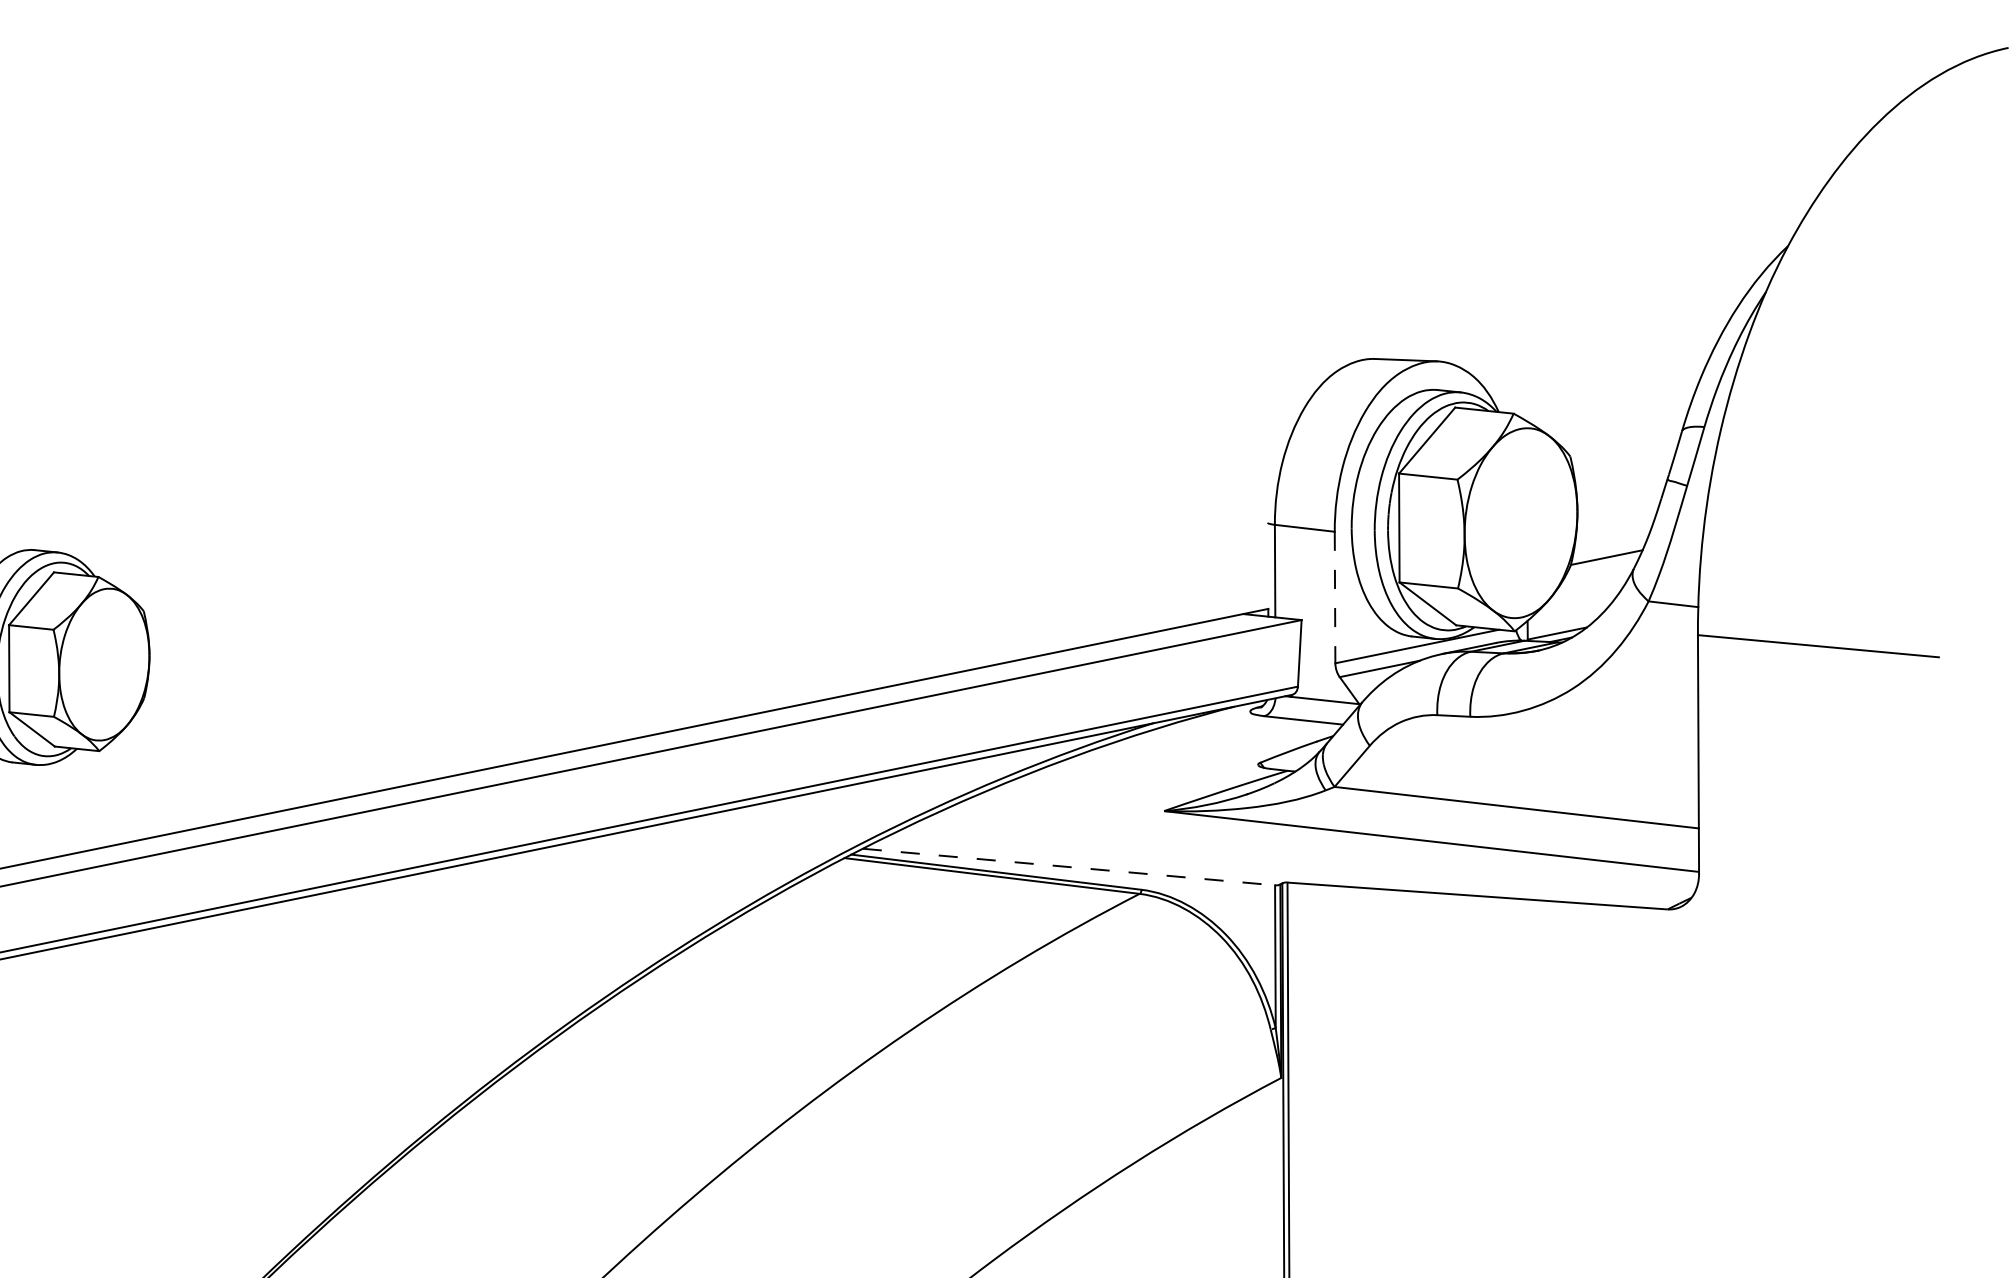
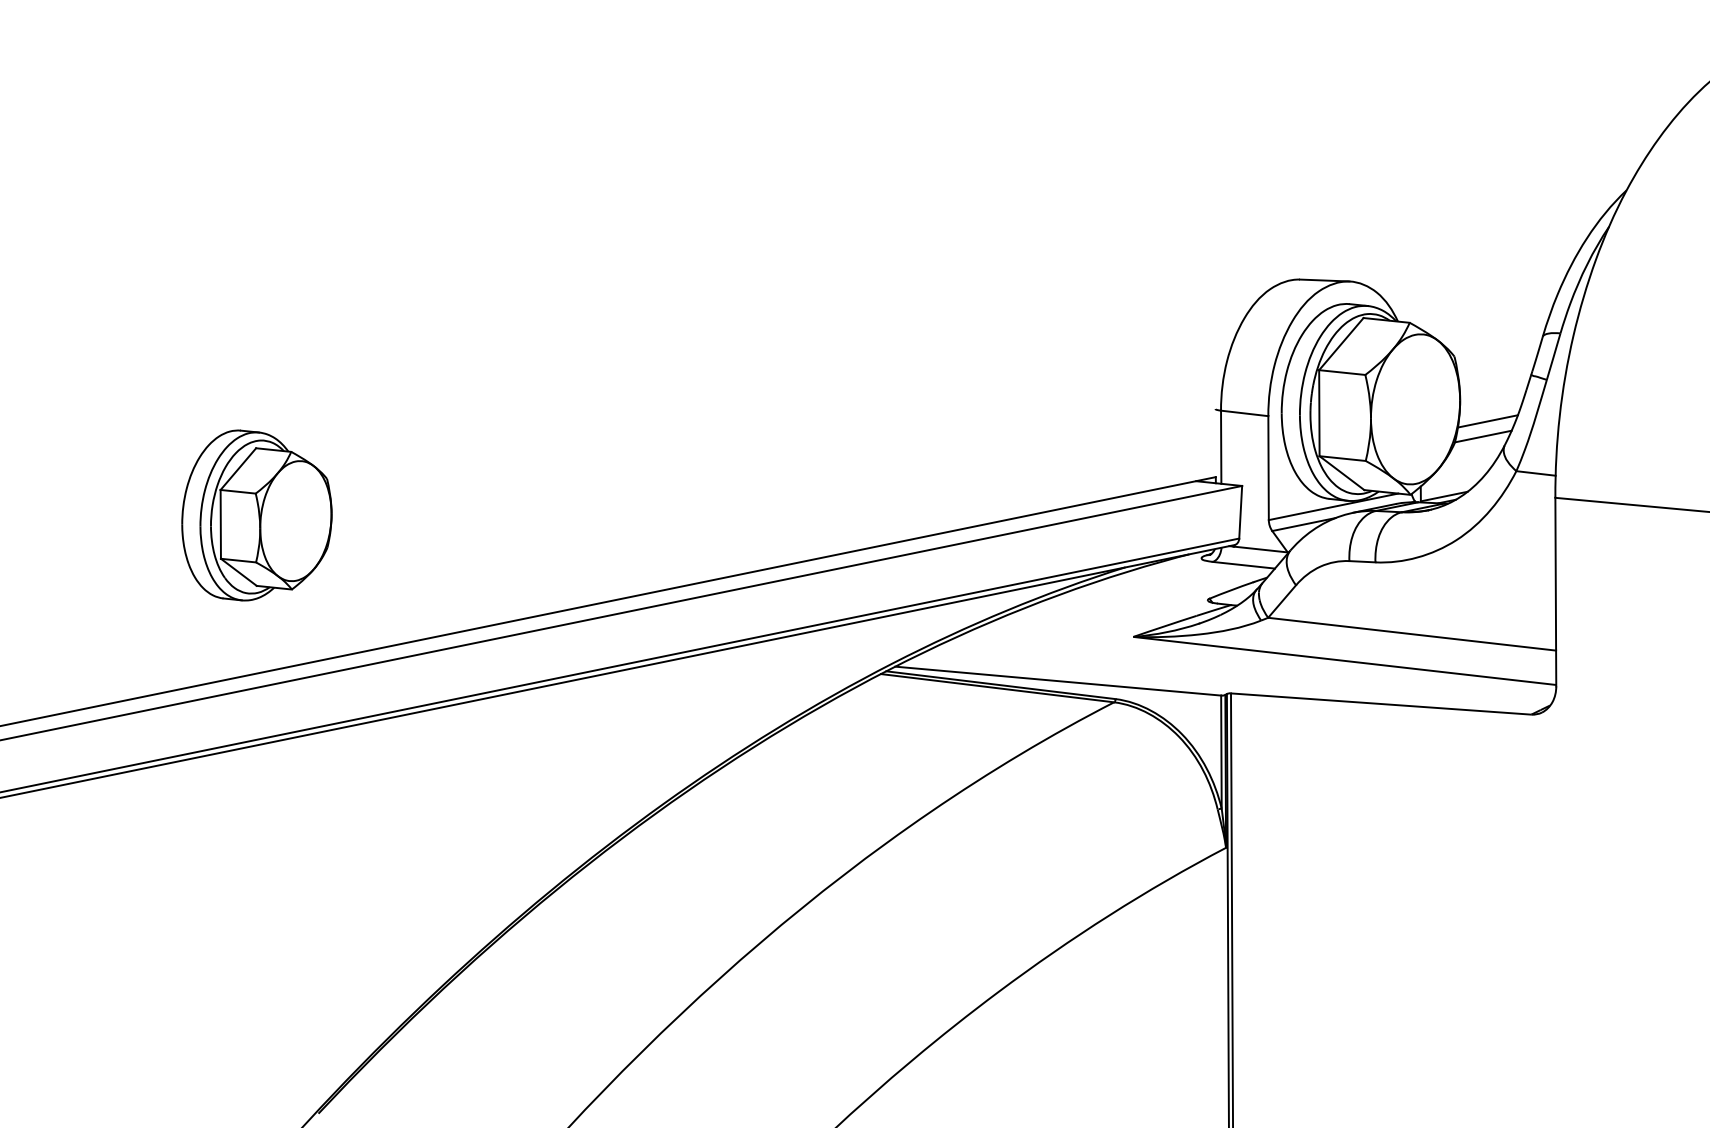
line: (1612, 538) -> (1487, 421), added
line: (1334, 598) -> (1268, 468), dashed -> solid
line: (1069, 867) -> (1058, 681), dashed -> solid

